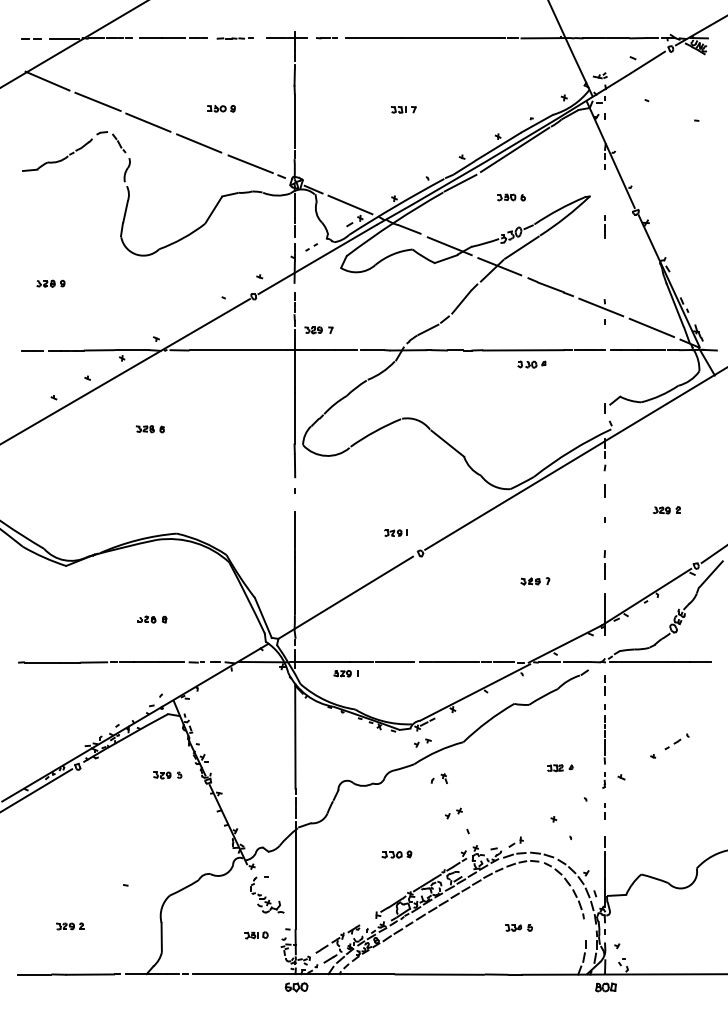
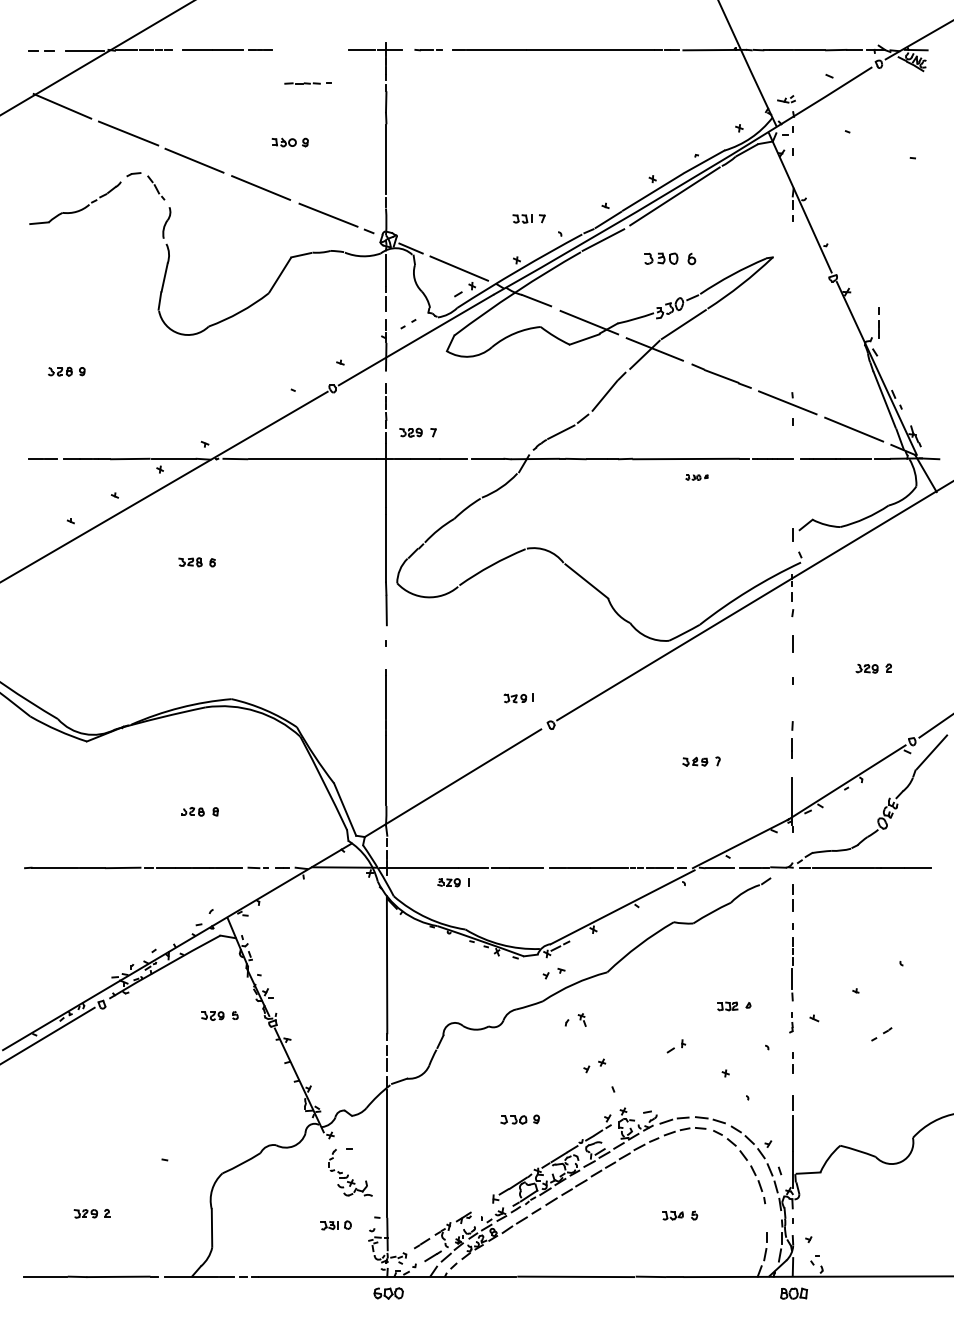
line: (234, 38) -> (307, 83), moved
part: (403, 109) -> (528, 218), moved
part: (510, 197) -> (669, 258), size x1.4
line: (604, 226) -> (878, 322), moved
part: (531, 364) -> (696, 477), size x0.6
part: (672, 744) -> (881, 1034), moved
part: (516, 842) -> (676, 1046), moved

